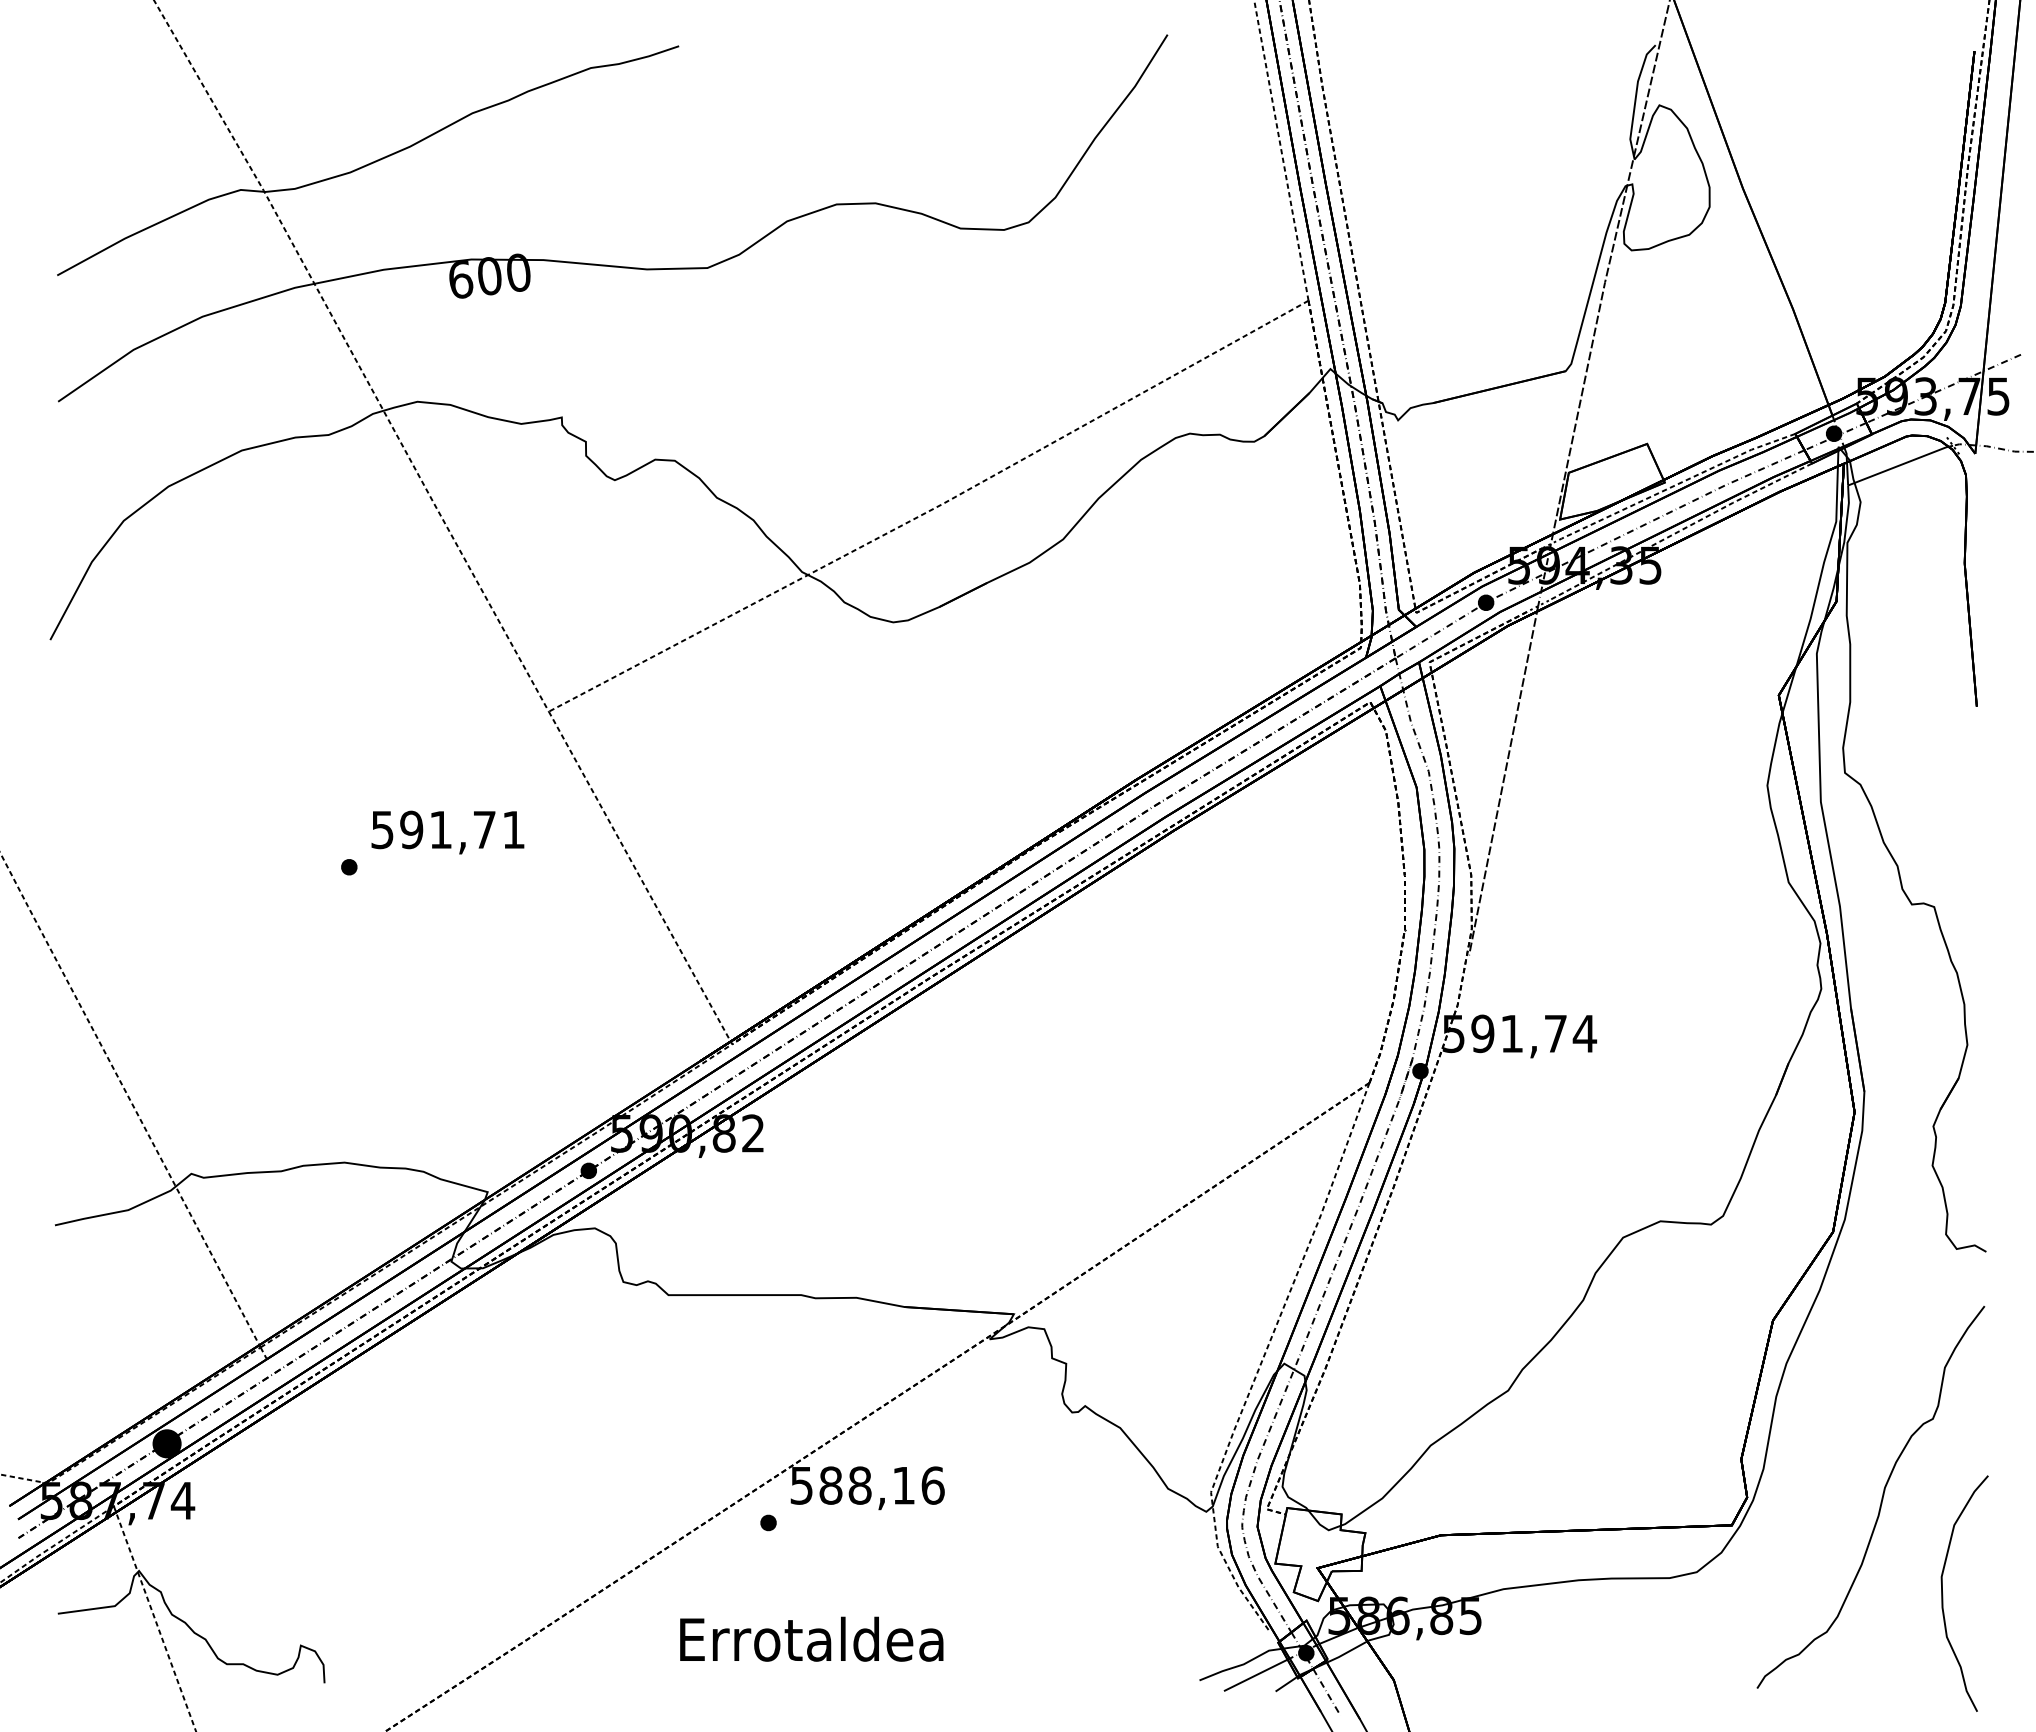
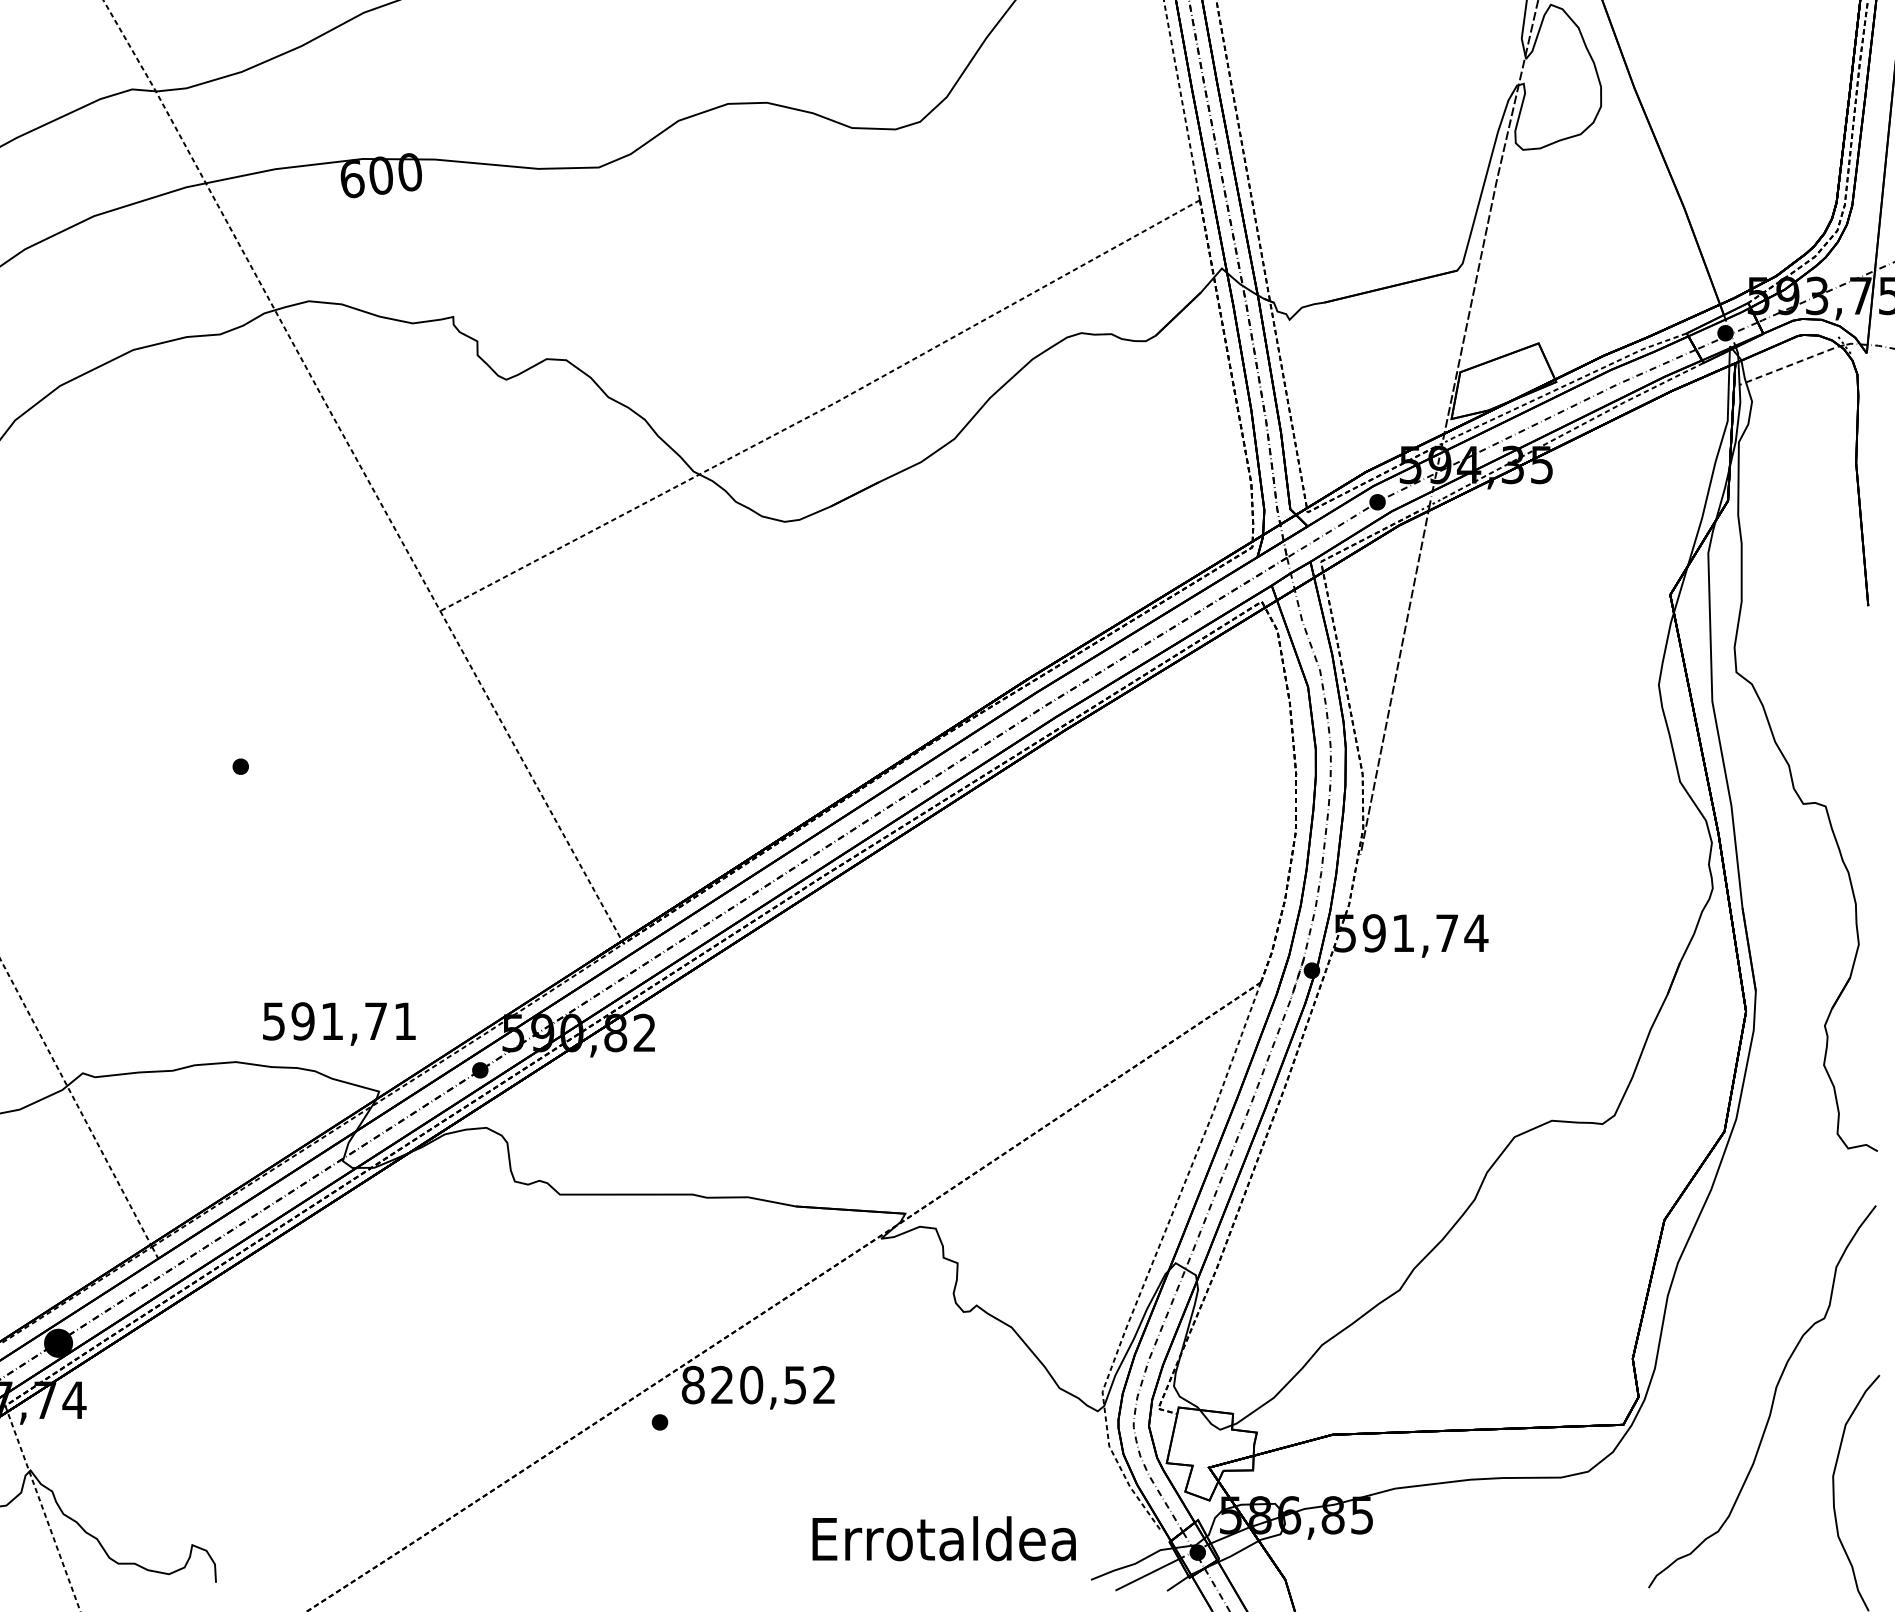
line: (1900, 464) -> (1791, 363), solid -> dashed
text: (447, 832) -> (338, 1023), moved
text: (867, 1485) -> (758, 1384), 588,16 -> 820,52
text: (811, 1638) -> (943, 1537), moved

